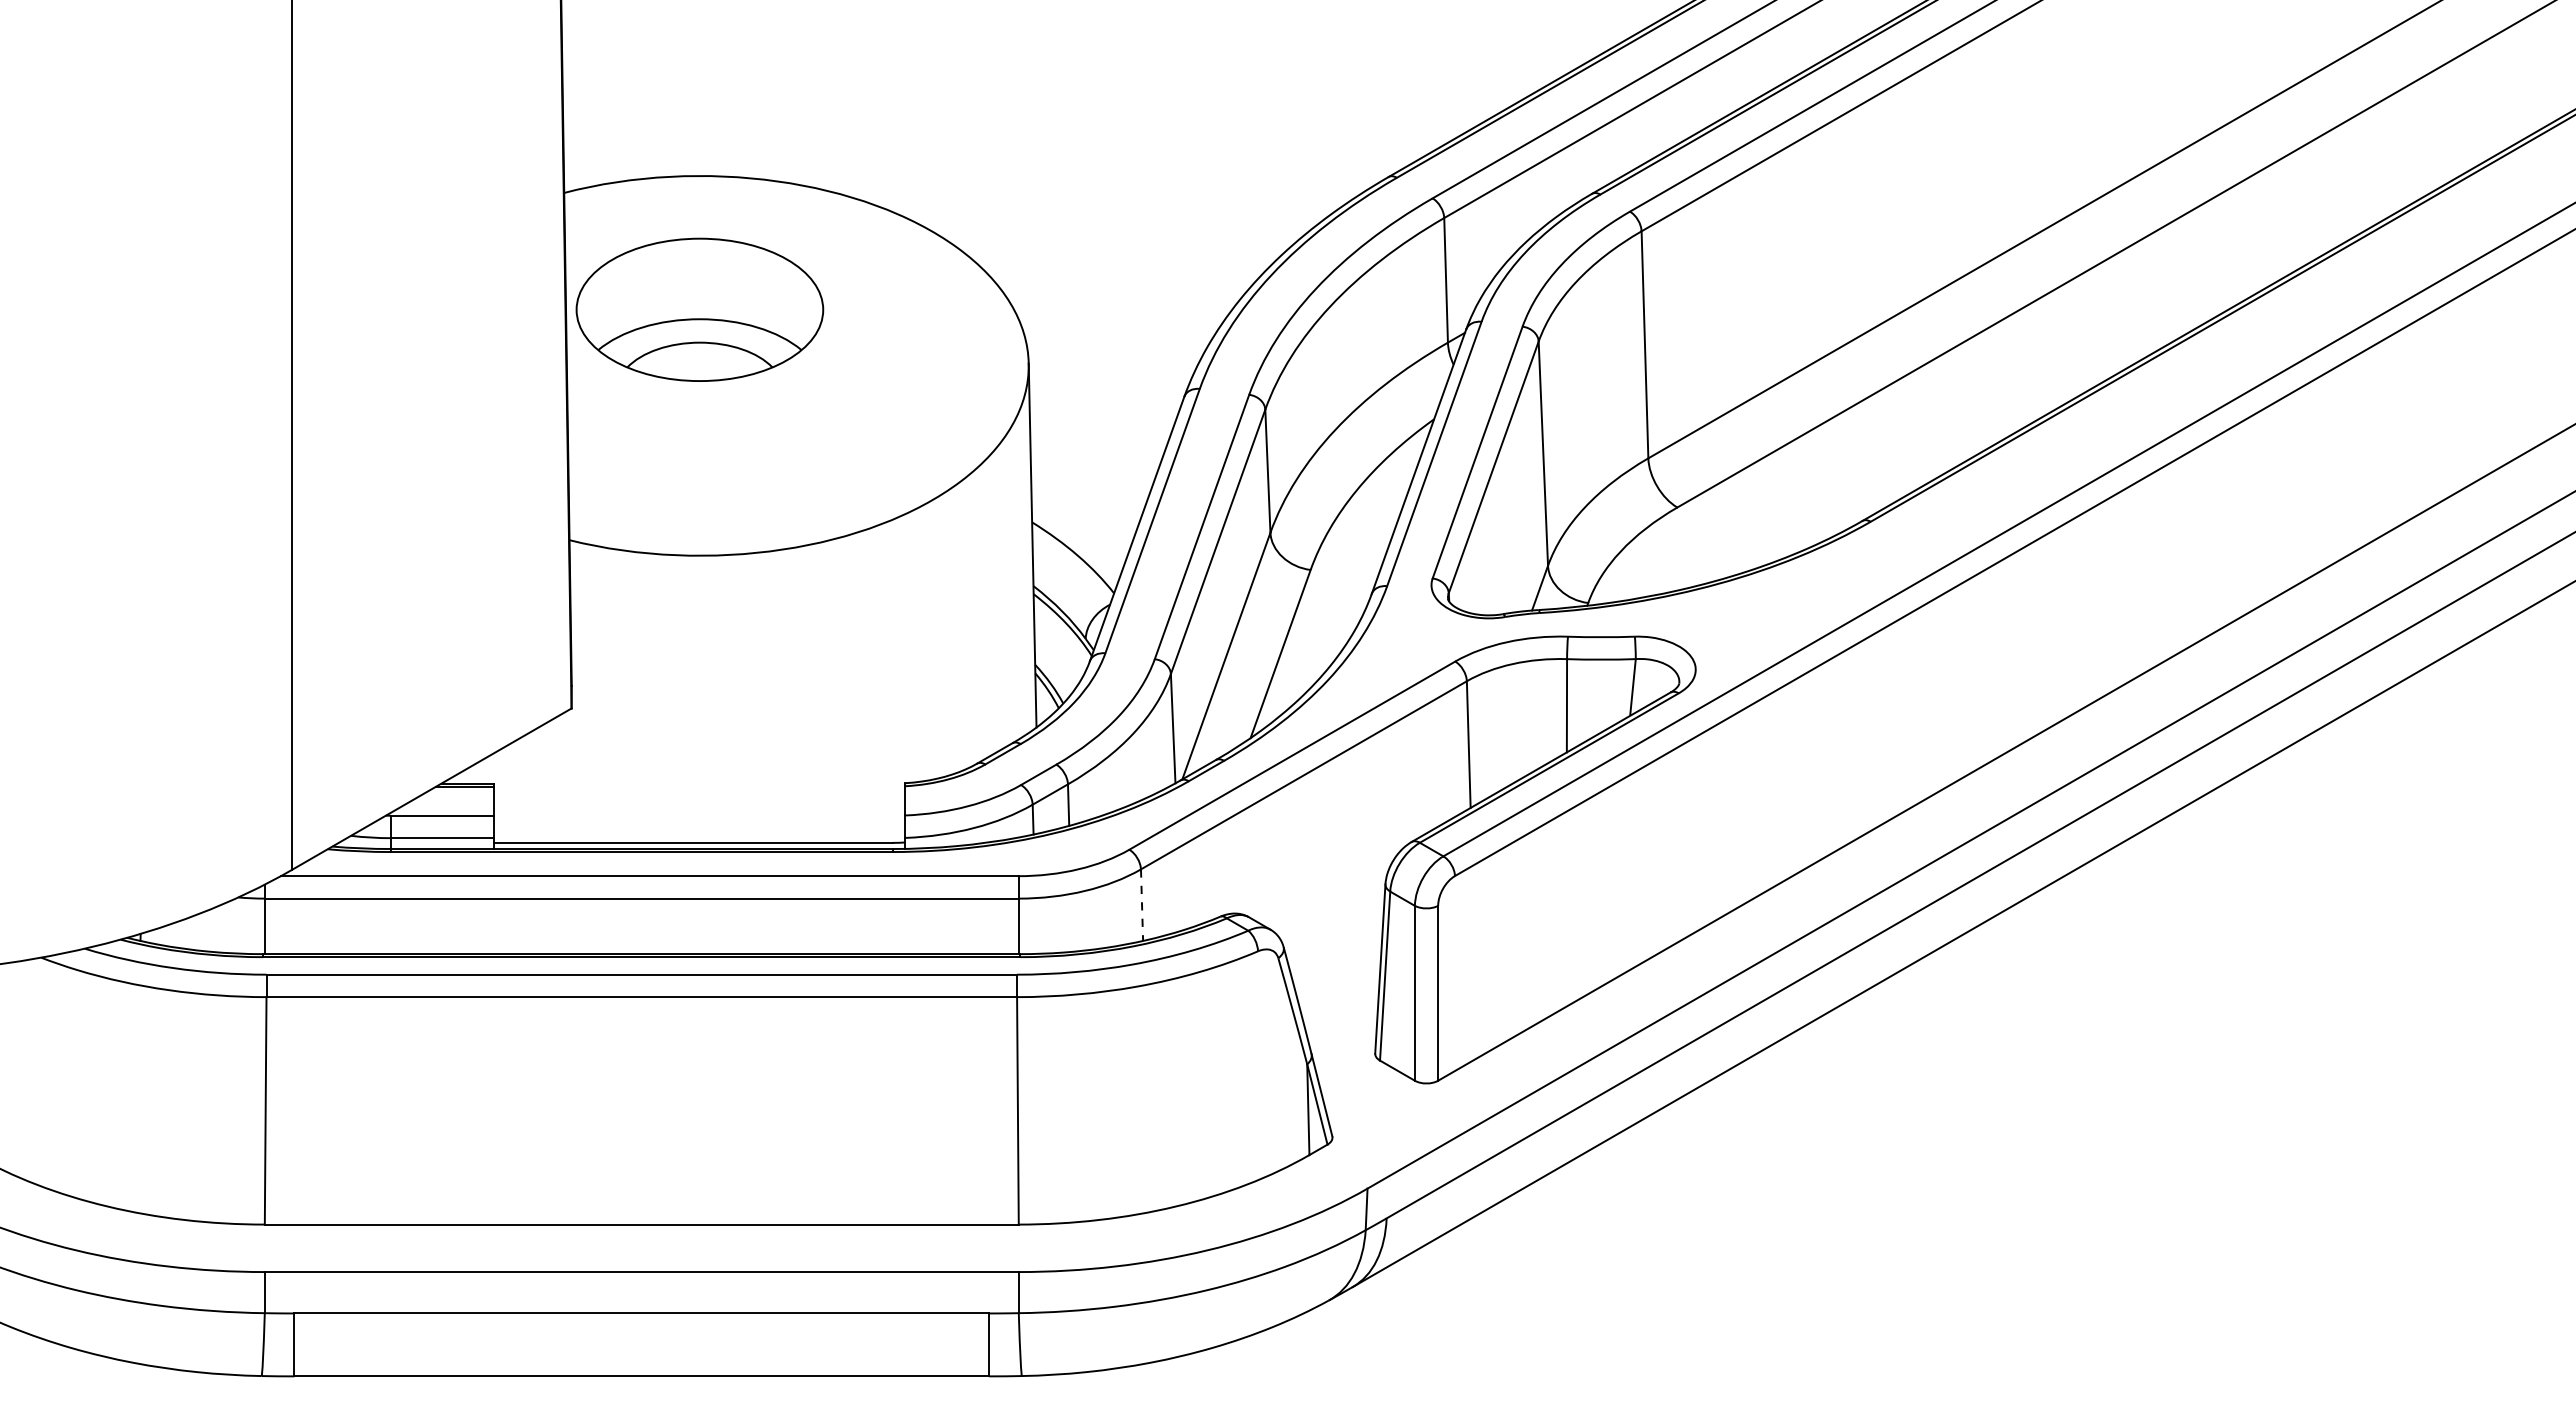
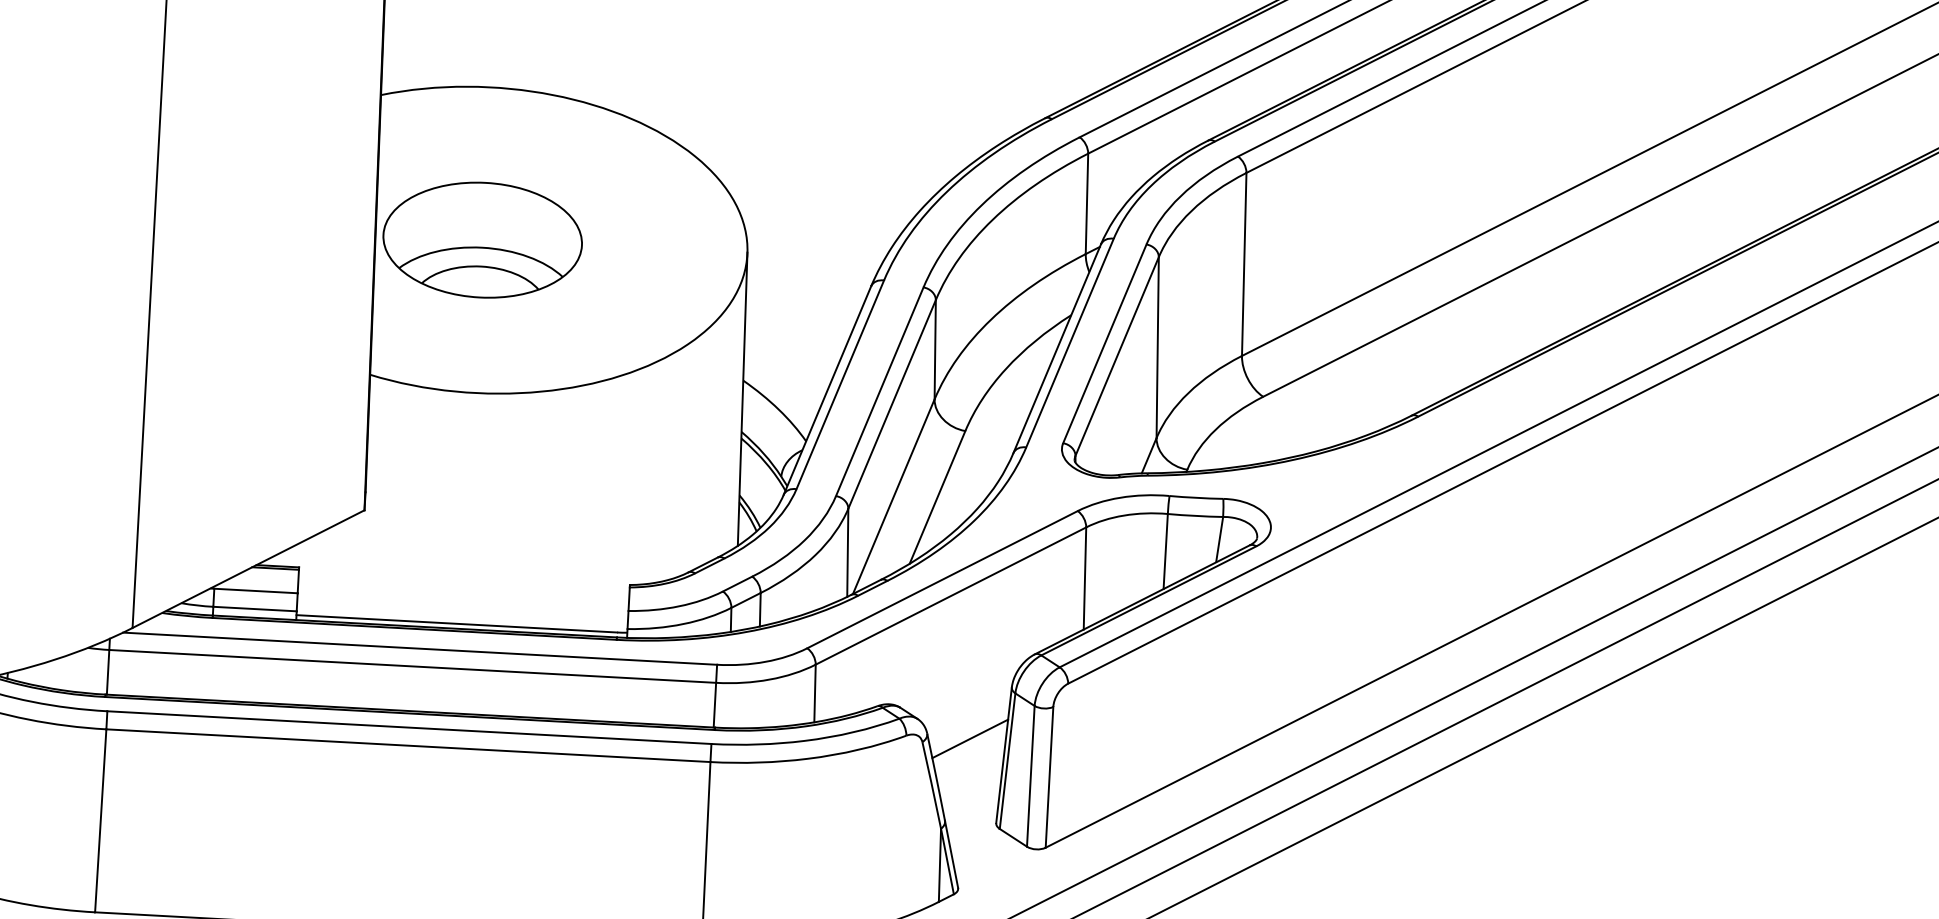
part: (699, 309) -> (482, 239), moved
line: (1142, 905) -> (815, 693), dashed -> solid
line: (1337, 950) -> (970, 738), added

